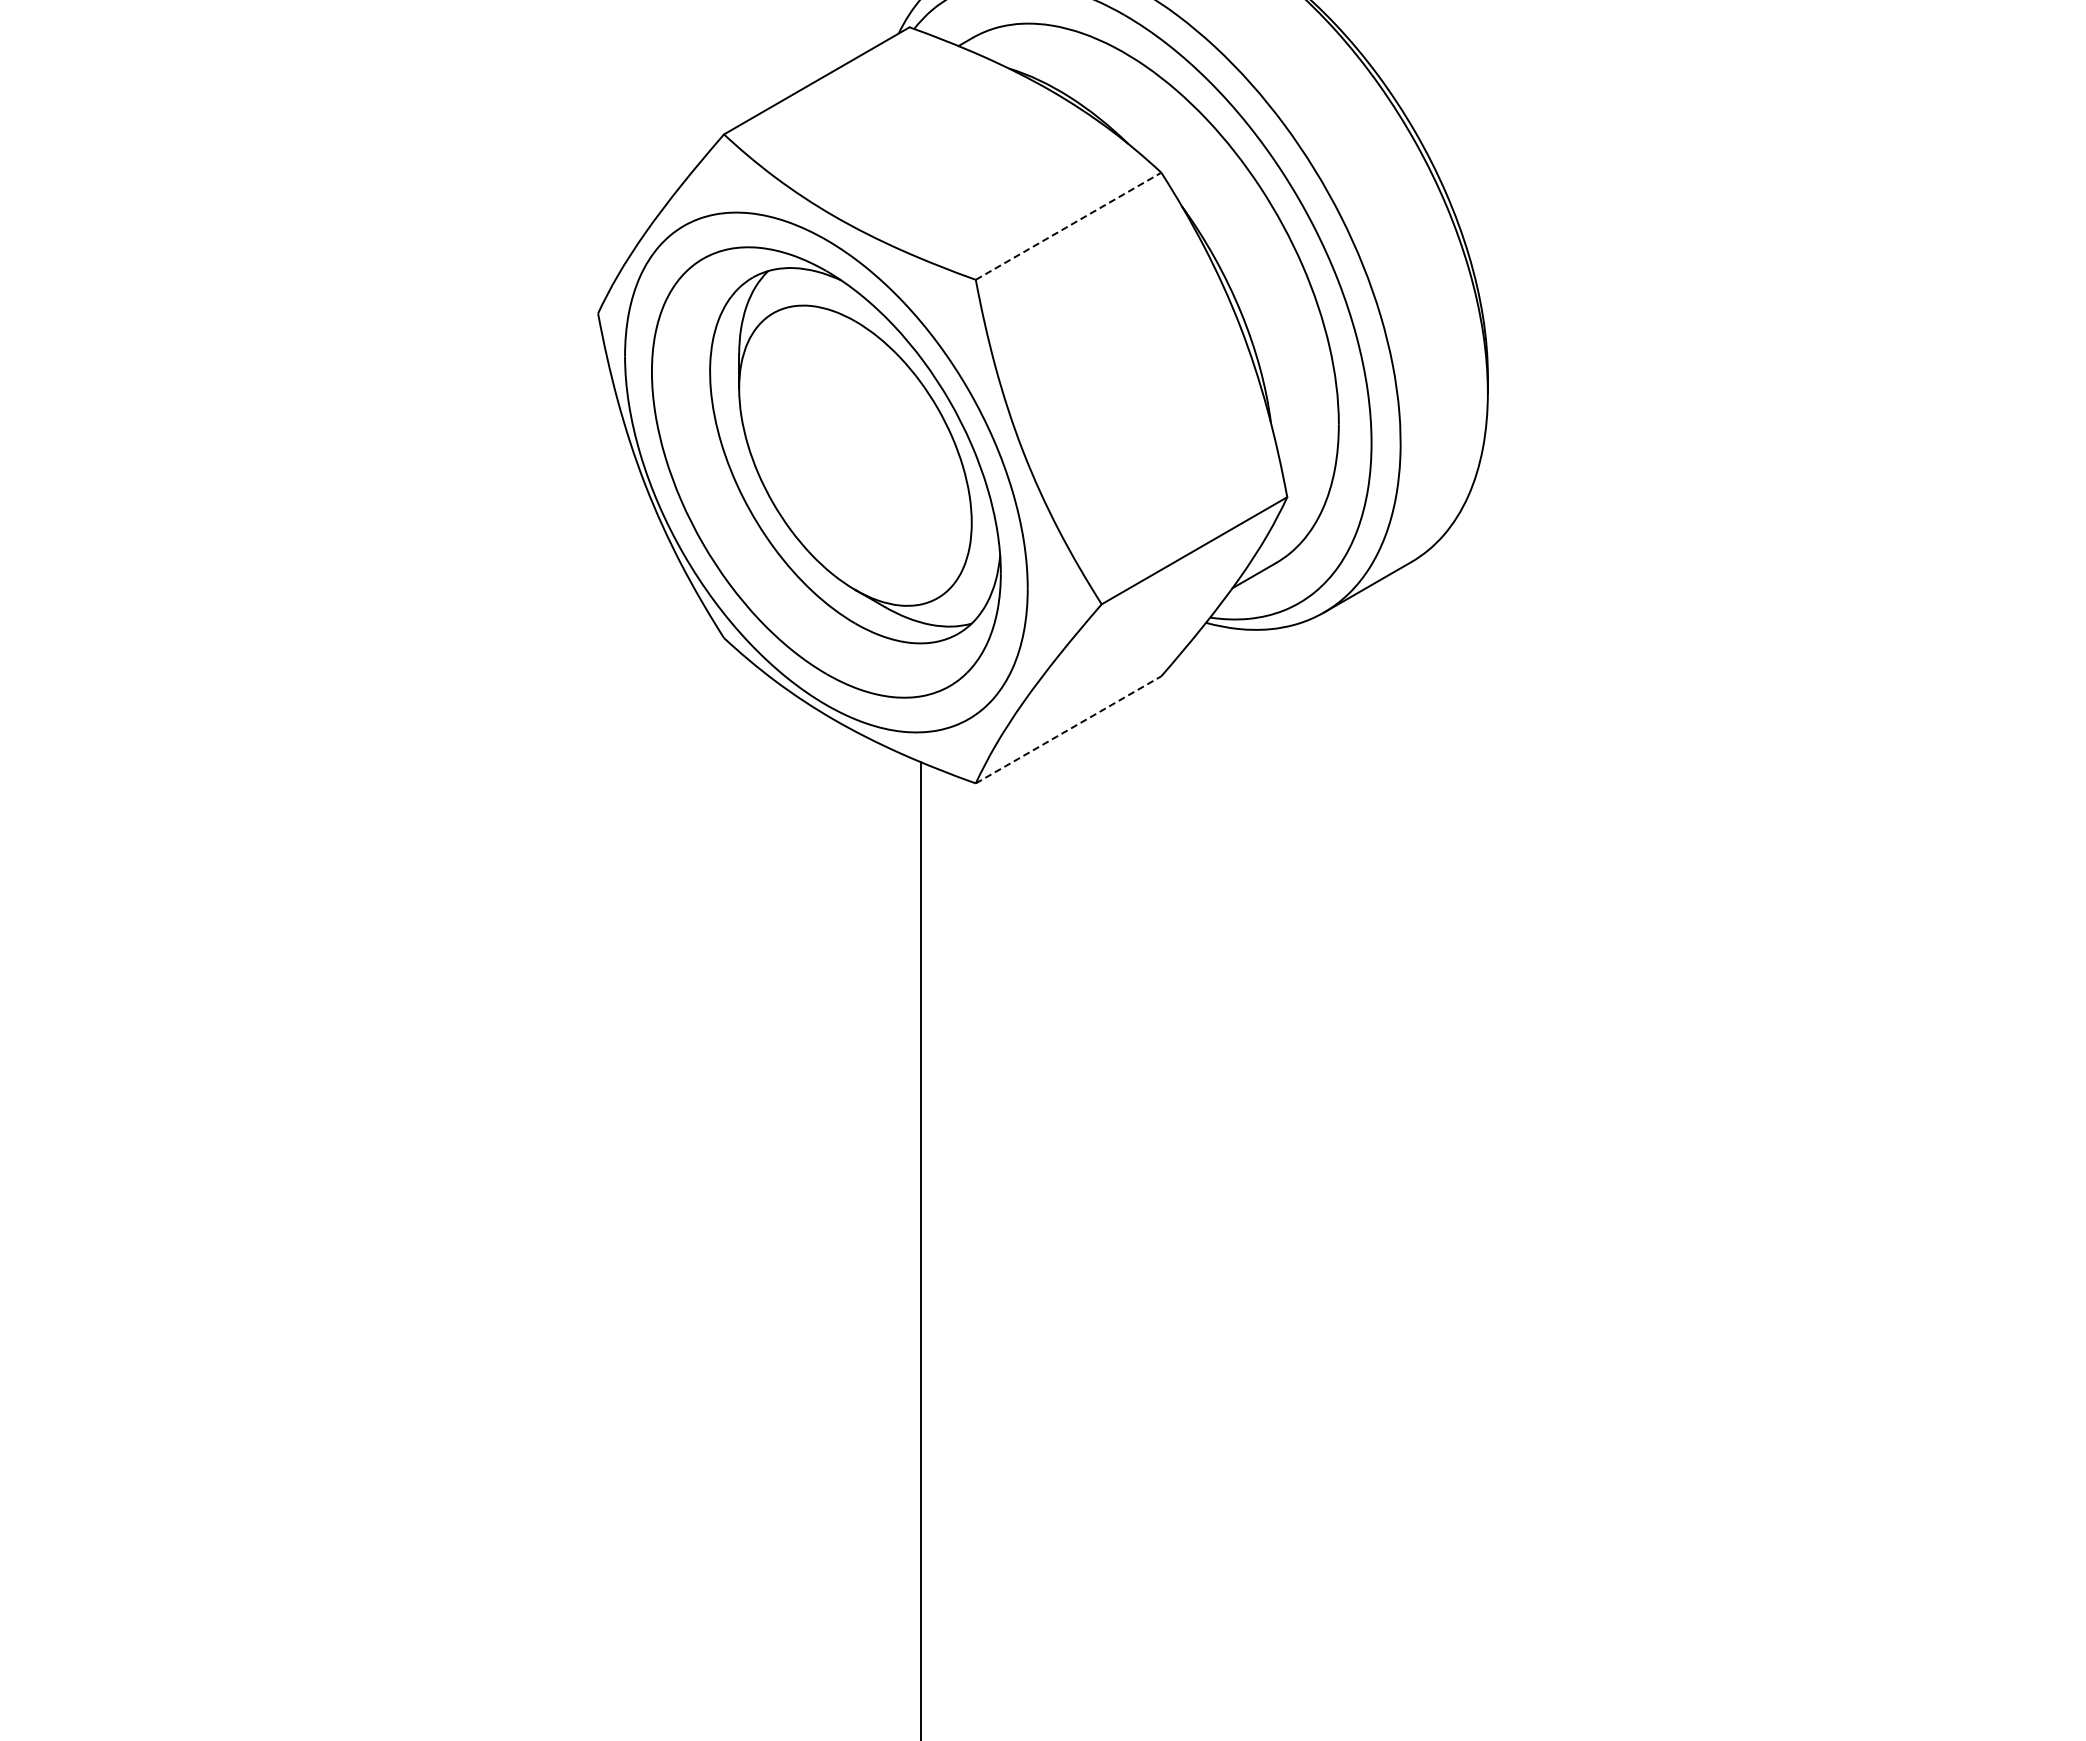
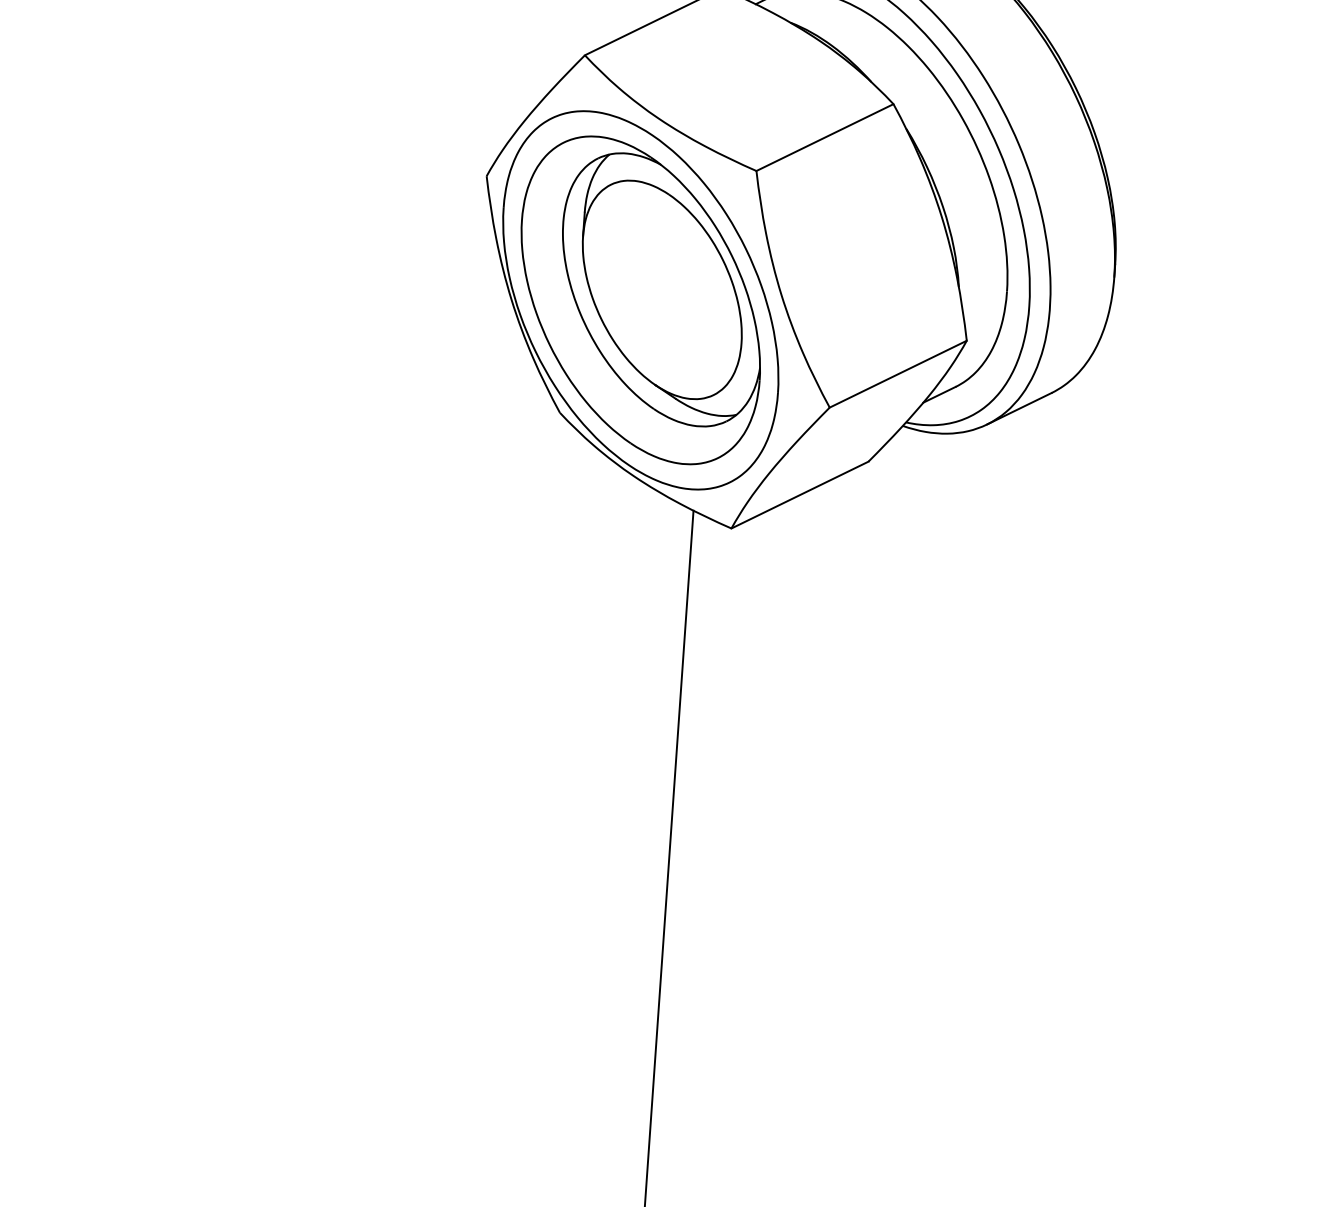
line: (1069, 226) -> (825, 137), dashed -> solid
line: (1069, 729) -> (800, 494), dashed -> solid

